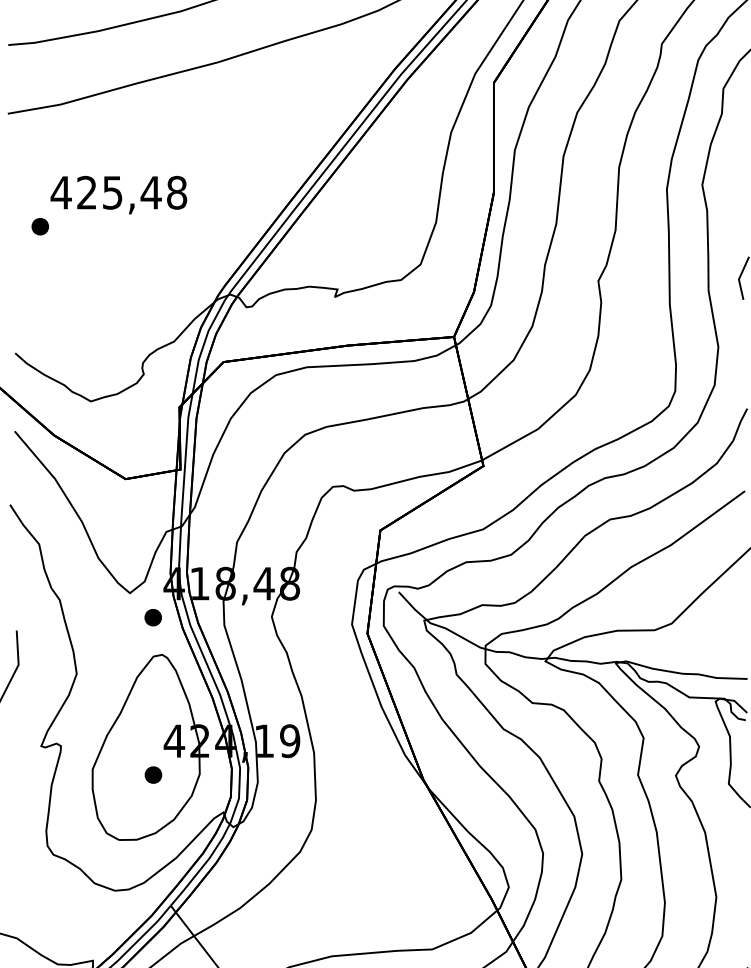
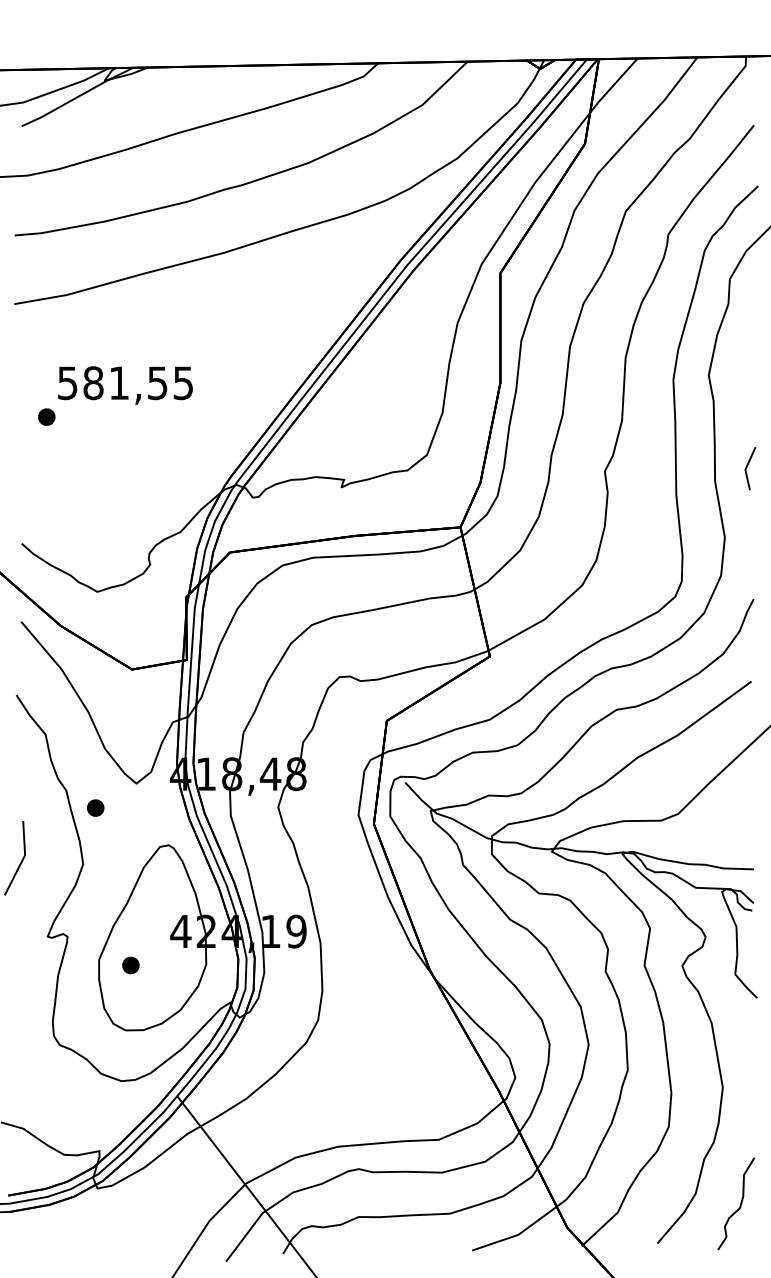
text: (119, 193) -> (125, 383), 425,48 -> 581,55
part: (153, 617) -> (95, 807), moved
part: (153, 775) -> (130, 965), moved

